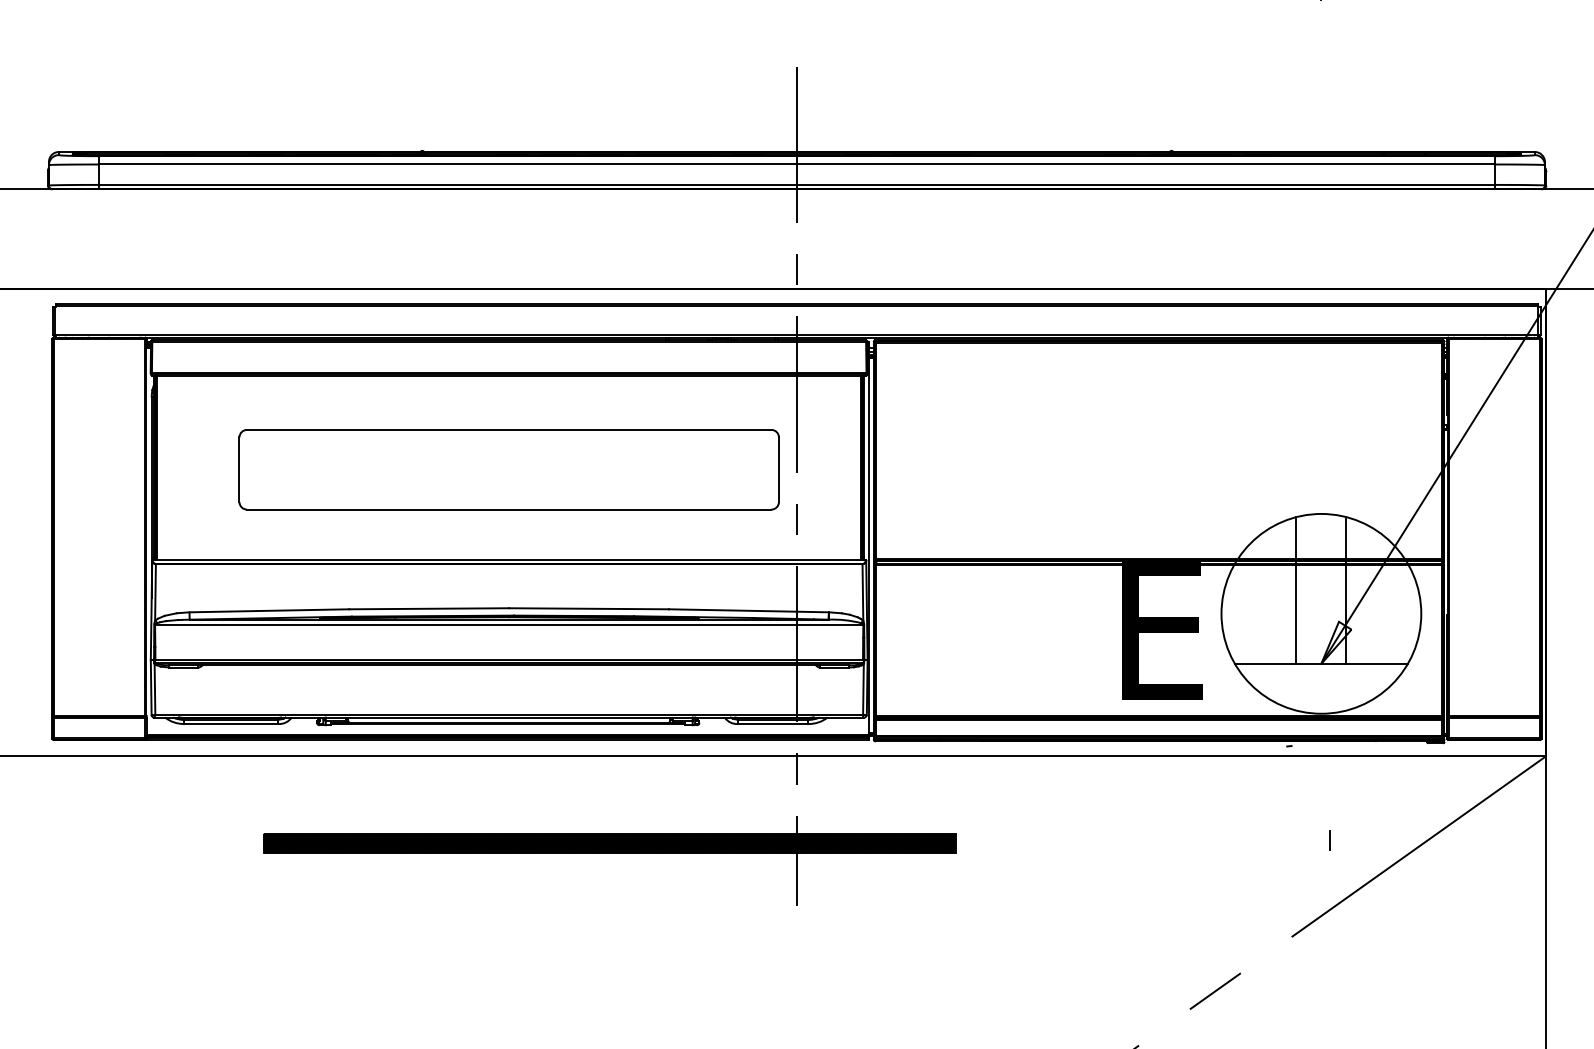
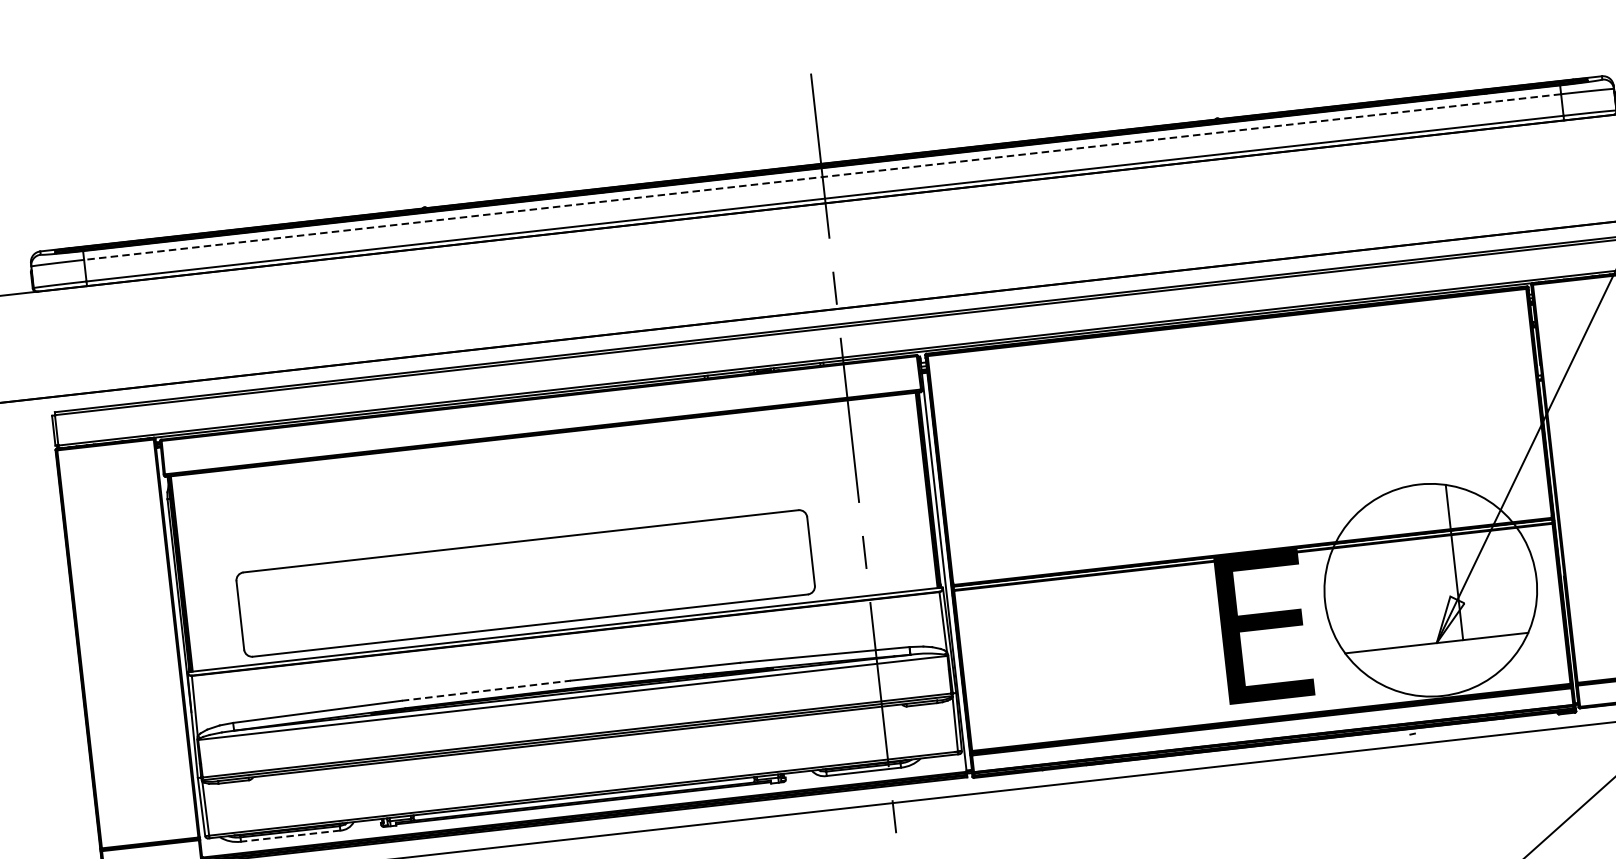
line: (796, 164) -> (822, 177), solid -> dashed
part: (508, 469) -> (524, 583), moved
line: (1296, 590) -> (1401, 568), removed
line: (429, 608) -> (486, 690), solid -> dashed
line: (231, 724) -> (290, 836), solid -> dashed
line: (1329, 840) -> (1466, 829), removed

